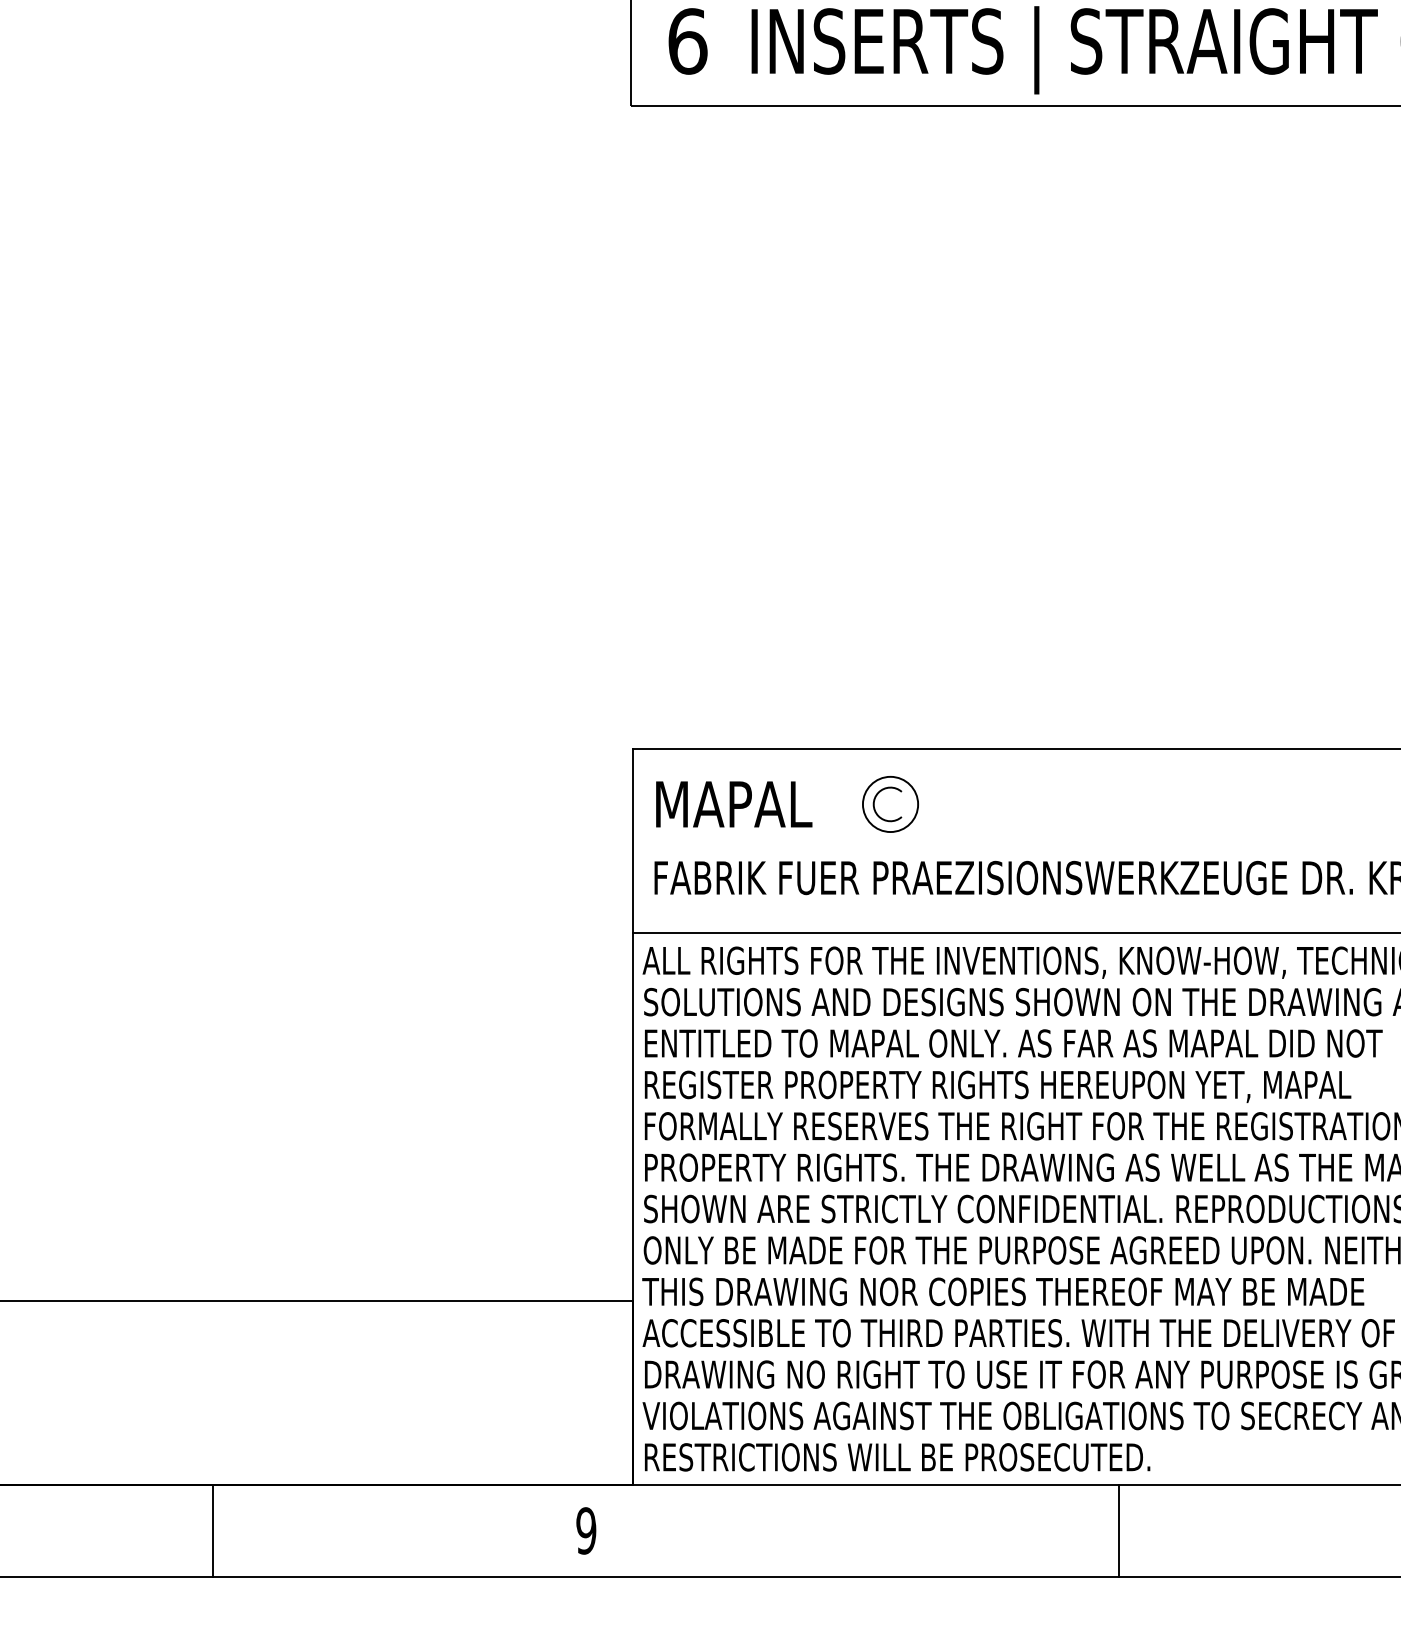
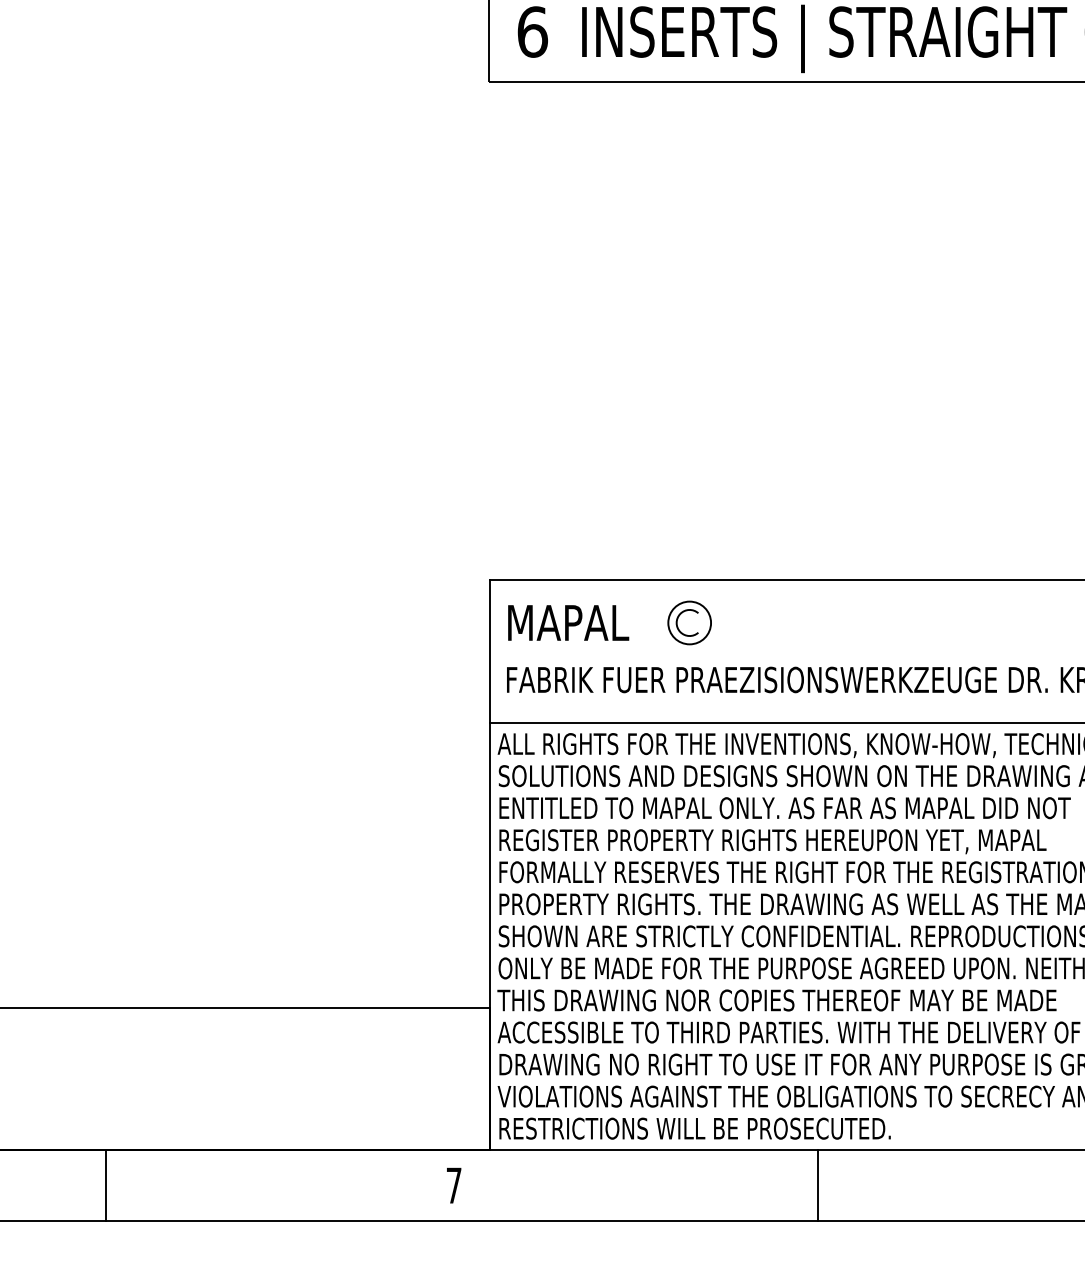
line: (213, 1530) -> (105, 1185), moved
text: (586, 1530) -> (454, 1185), 9 -> 7
line: (1119, 1530) -> (818, 1185), moved

